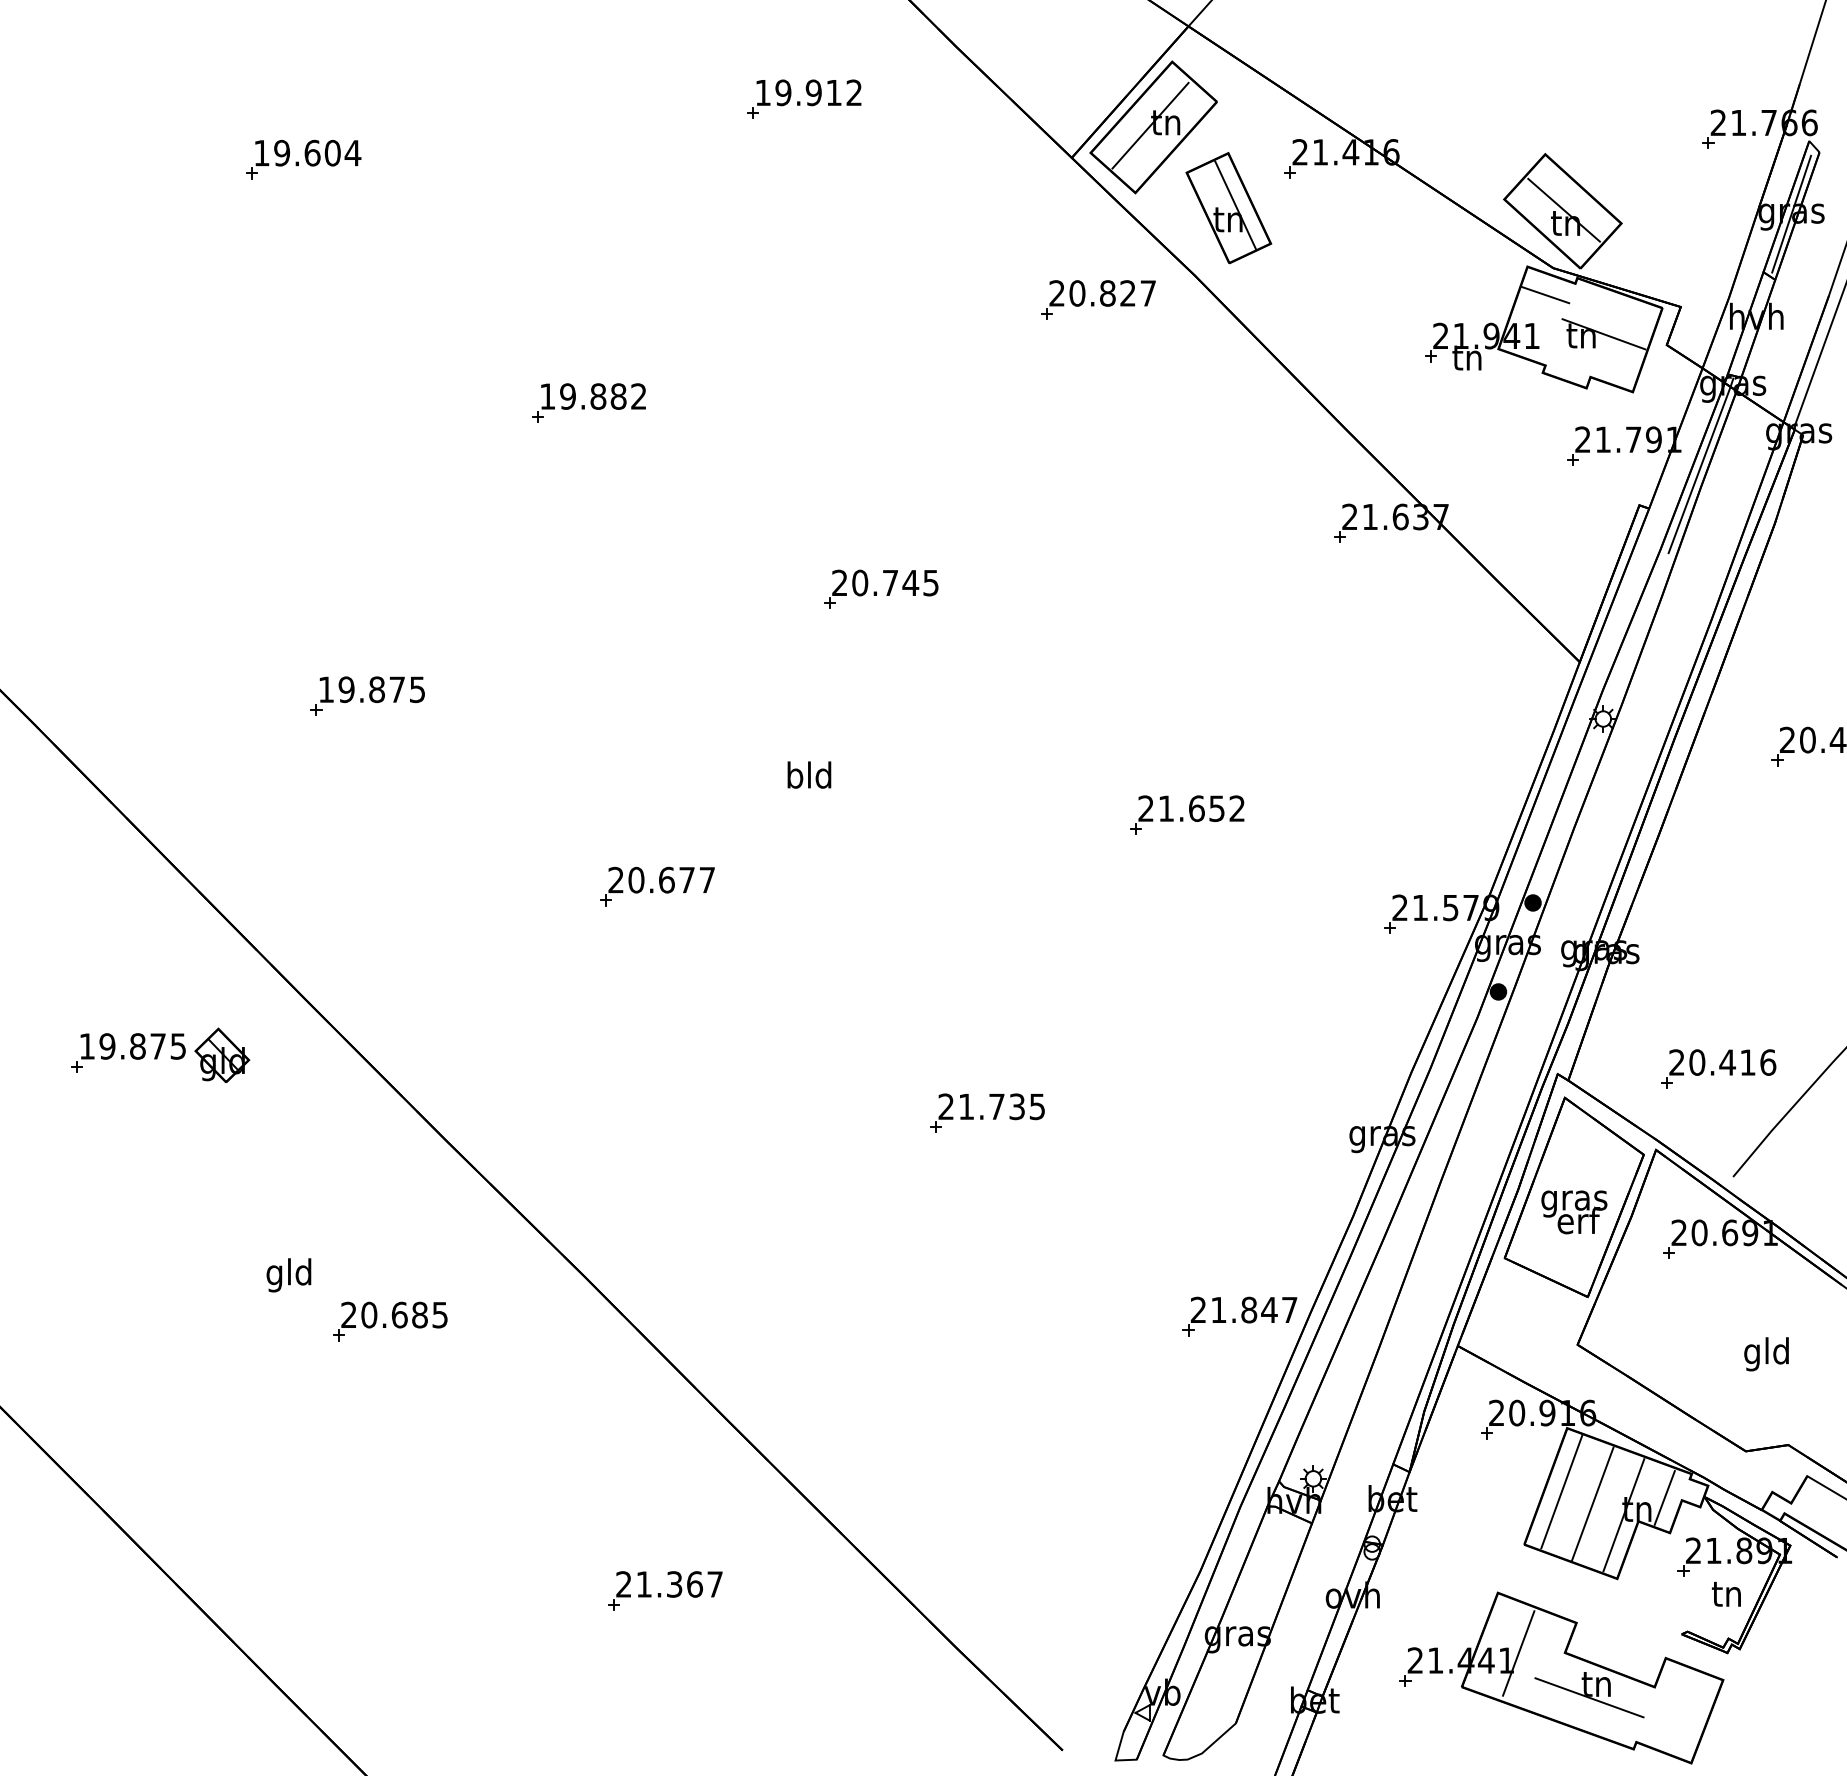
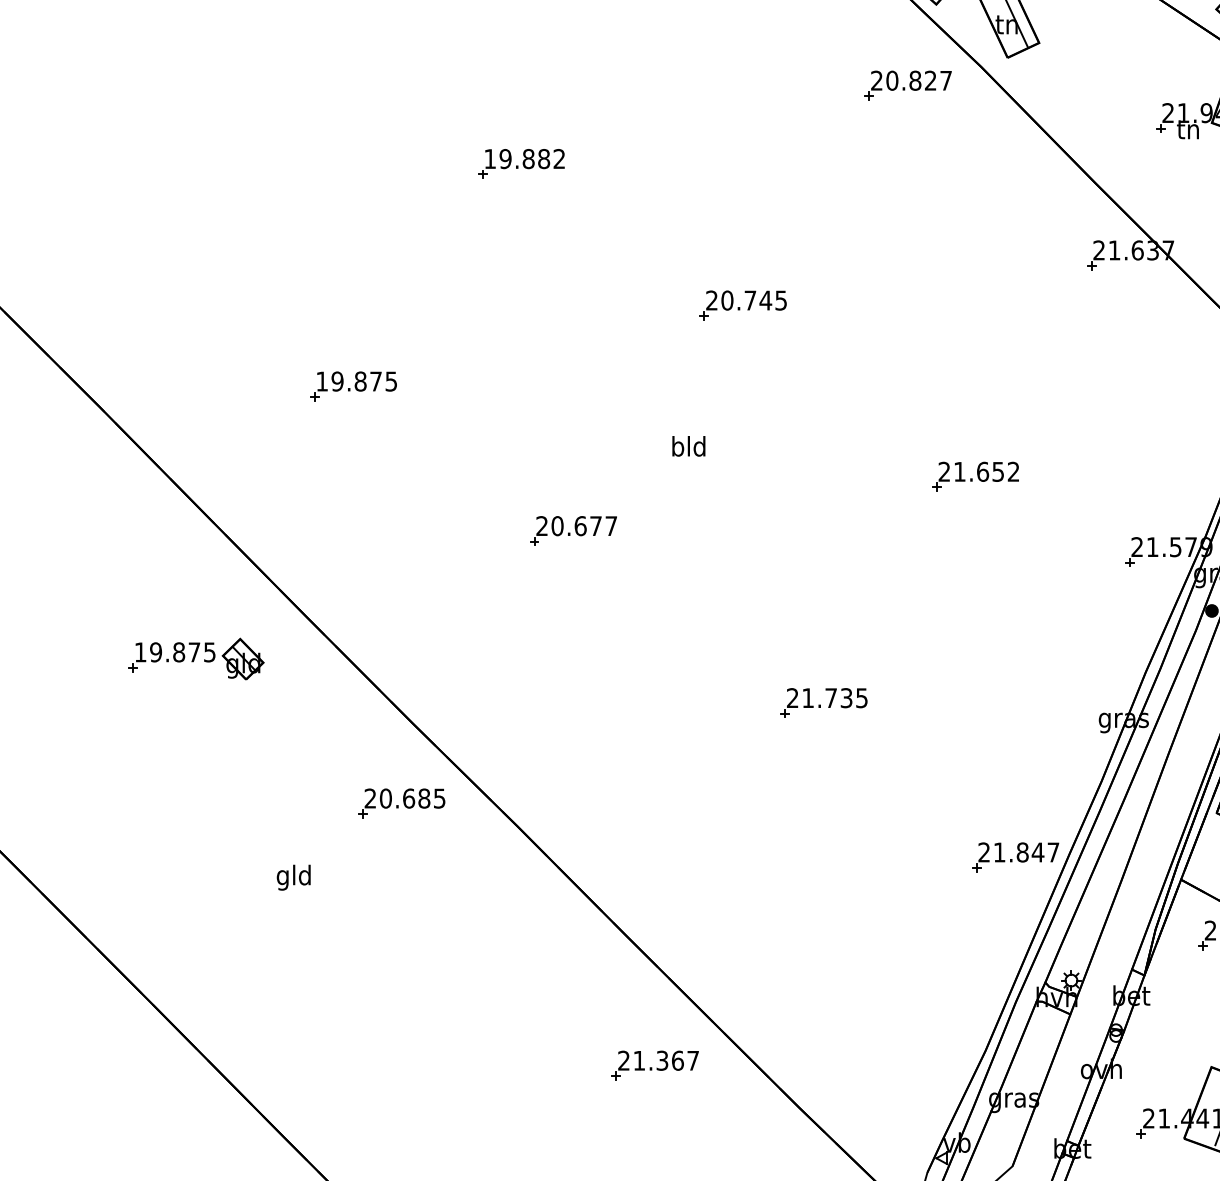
text: (288, 1275) -> (293, 877), moved
part: (390, 1321) -> (401, 803), moved
part: (665, 1590) -> (655, 1065), moved

